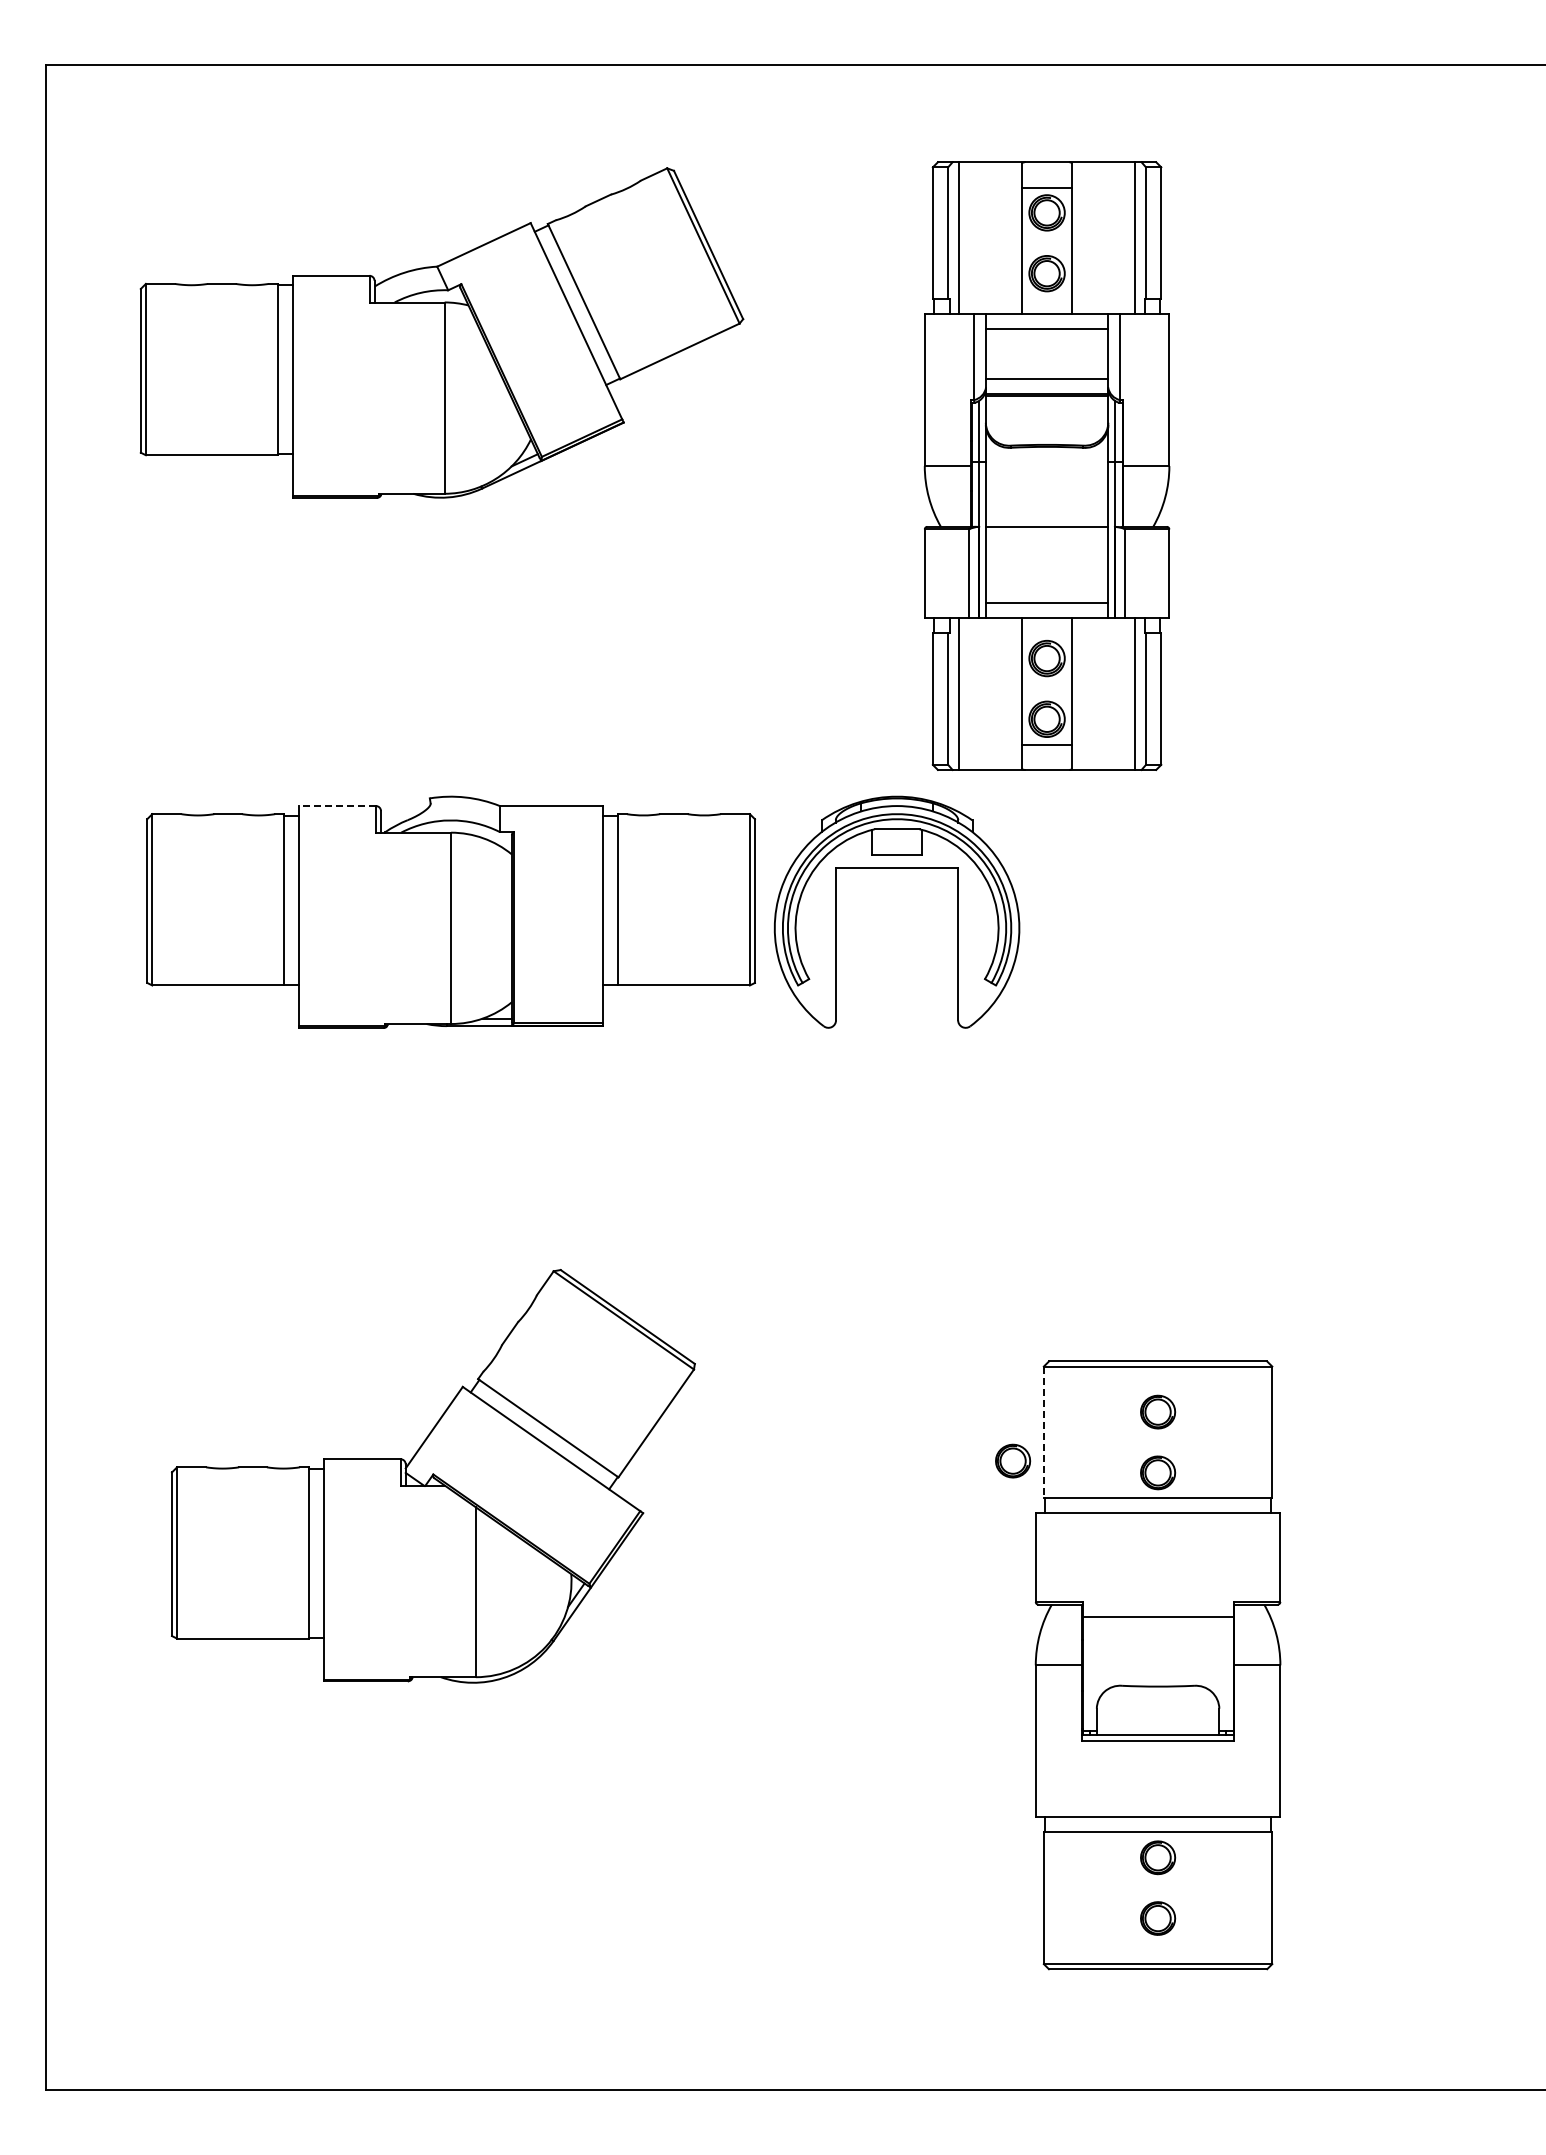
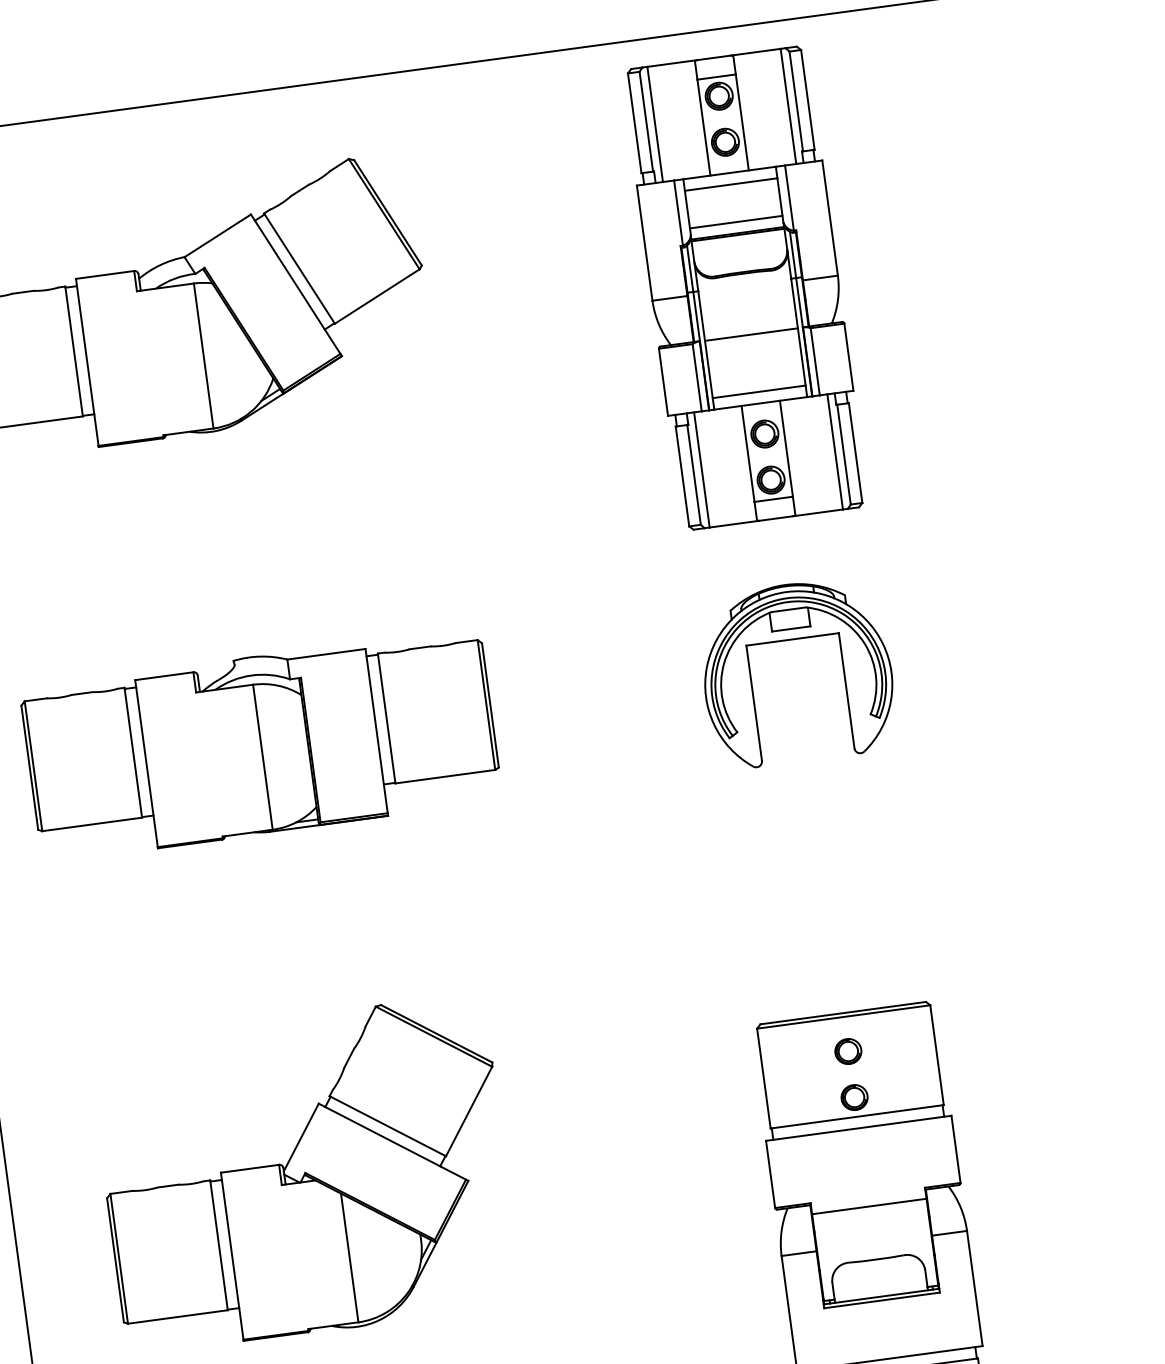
part: (1046, 465) -> (744, 287), moved
line: (337, 806) -> (164, 676), dashed -> solid
part: (896, 868) -> (792, 639), moved
line: (1043, 1432) -> (763, 1078), dashed -> solid
part: (1013, 1460) -> (743, 1103), removed

